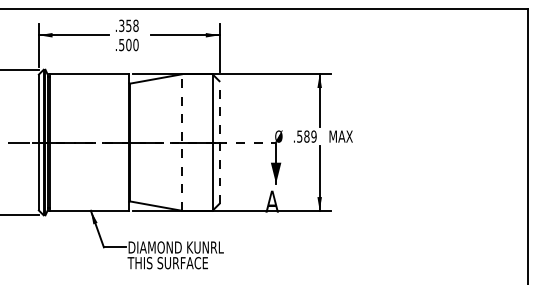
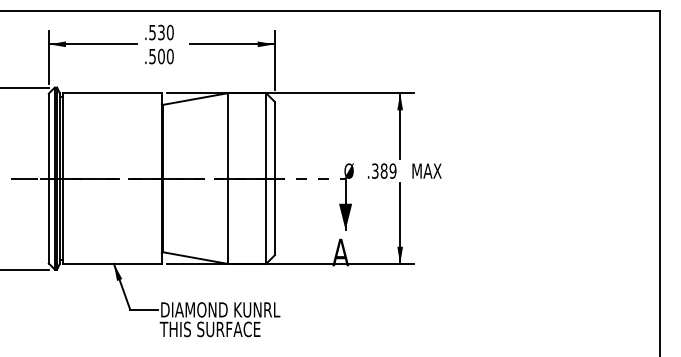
text: (128, 25) -> (160, 32), .358 -> .530
text: (299, 135) -> (374, 169), .589 -> .389
line: (181, 142) -> (227, 178), dashed -> solid
line: (219, 142) -> (274, 178), dashed -> solid

